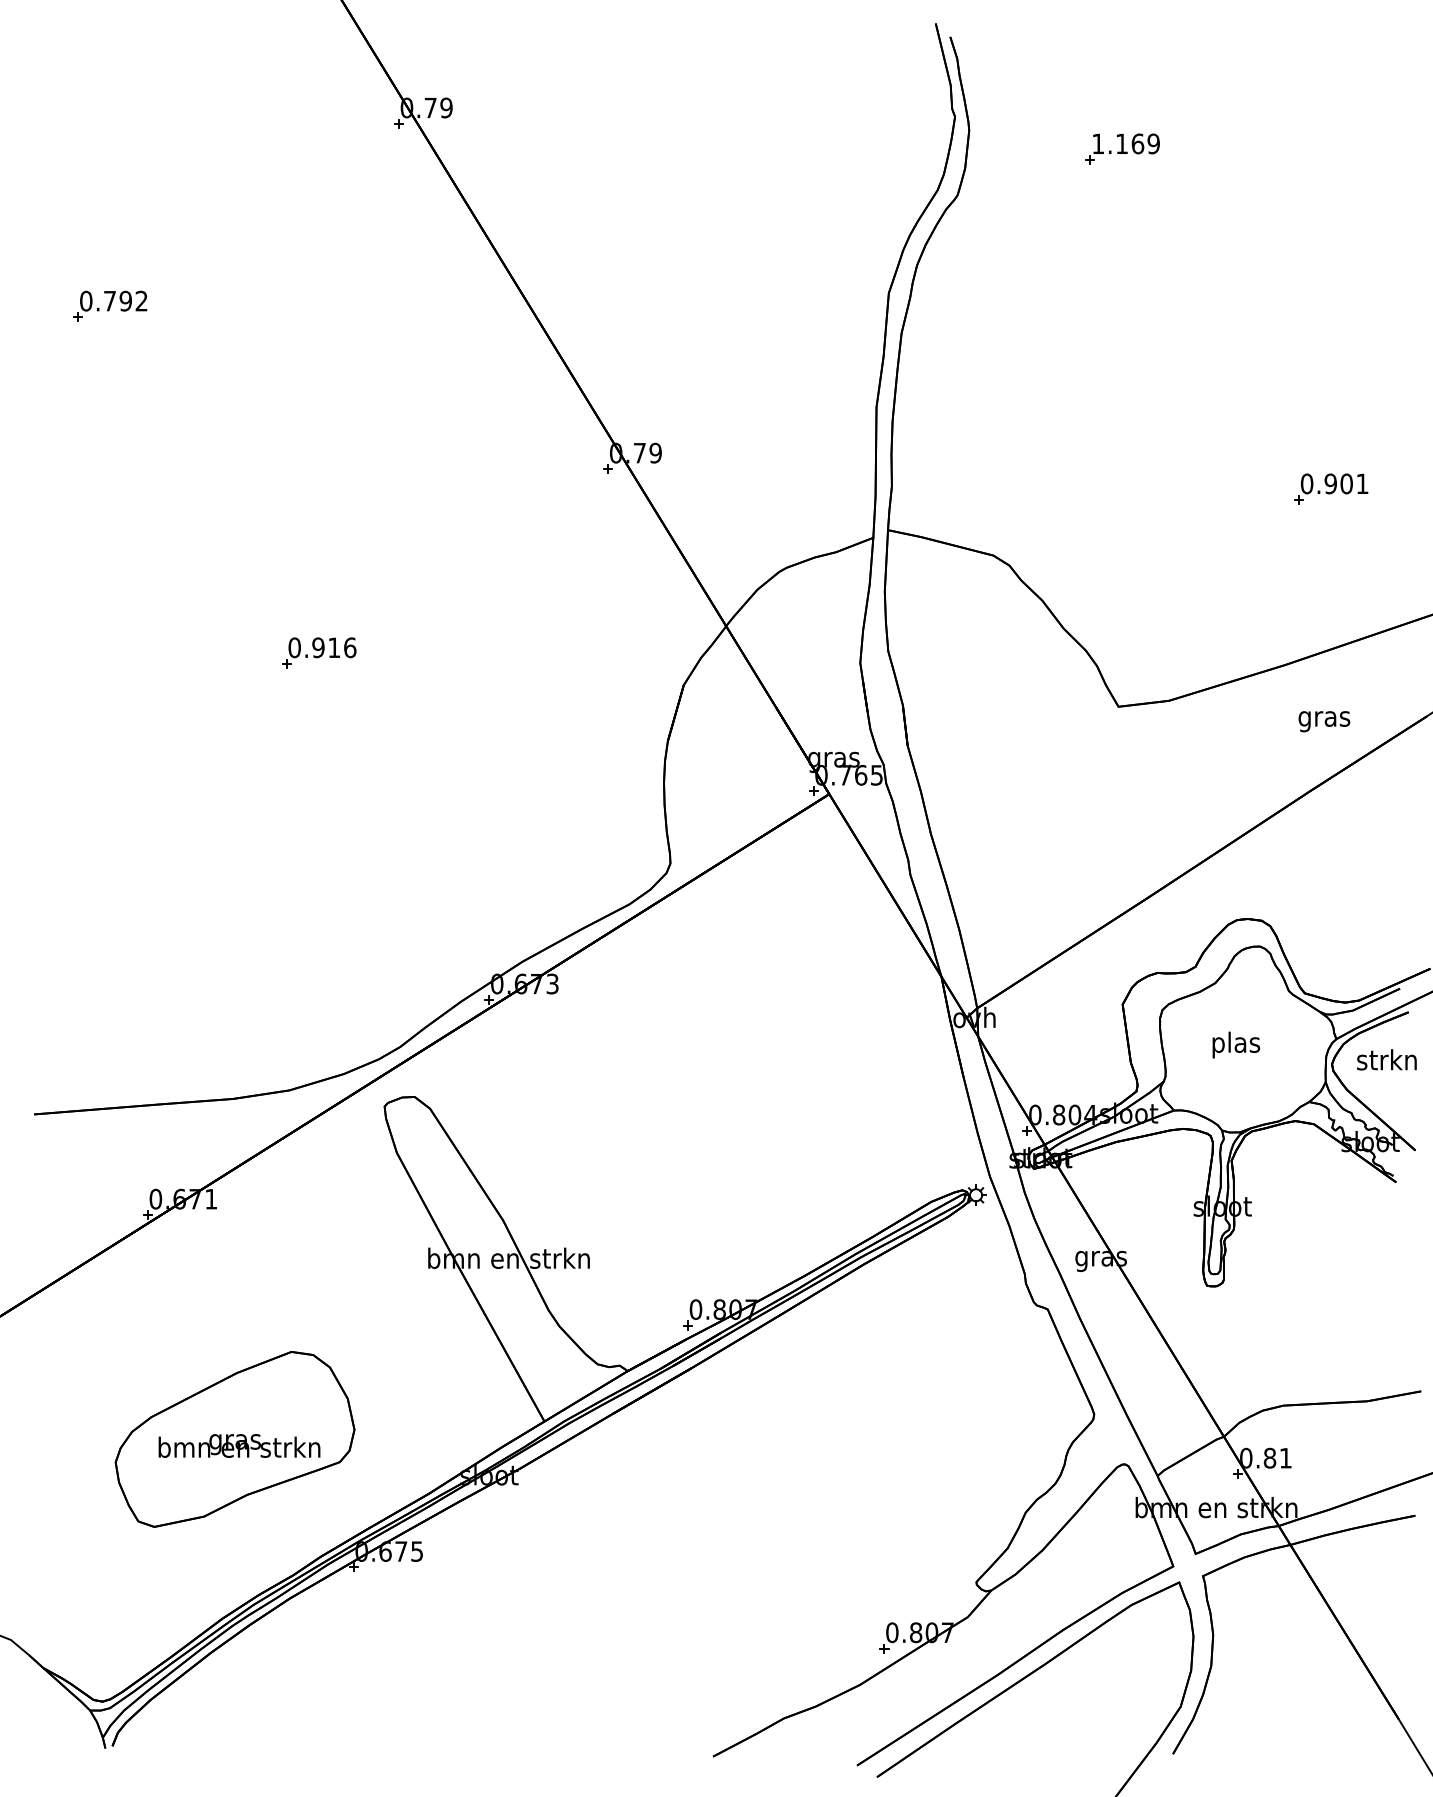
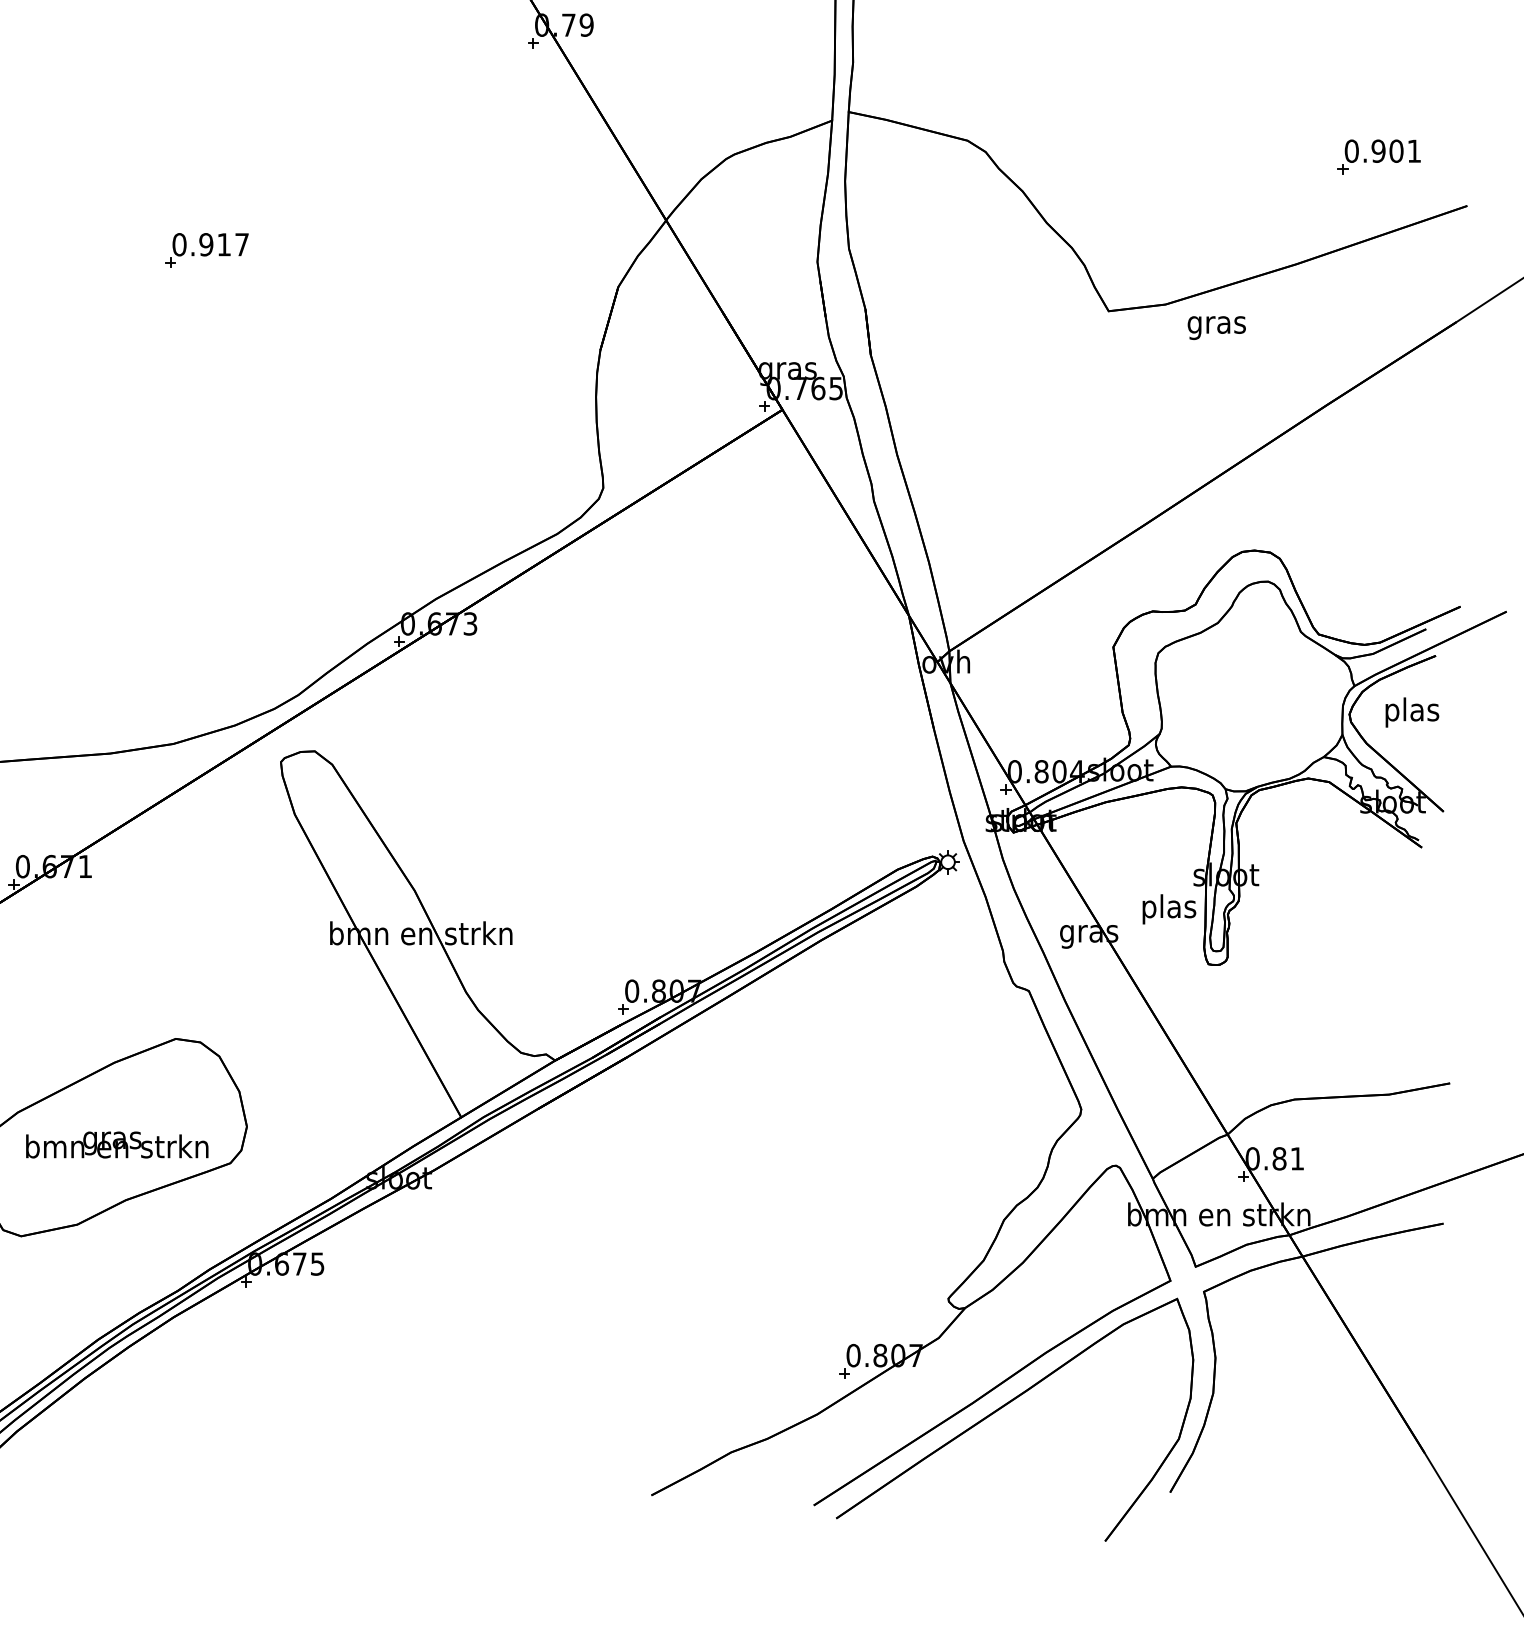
part: (1331, 488) -> (1379, 156), moved
text: (350, 647) -> (242, 244), 0.916 -> 0.917
text: (1324, 721) -> (1216, 327), moved
text: (1236, 1044) -> (1169, 908), moved
text: (1386, 1062) -> (1410, 712), strkn -> plas

